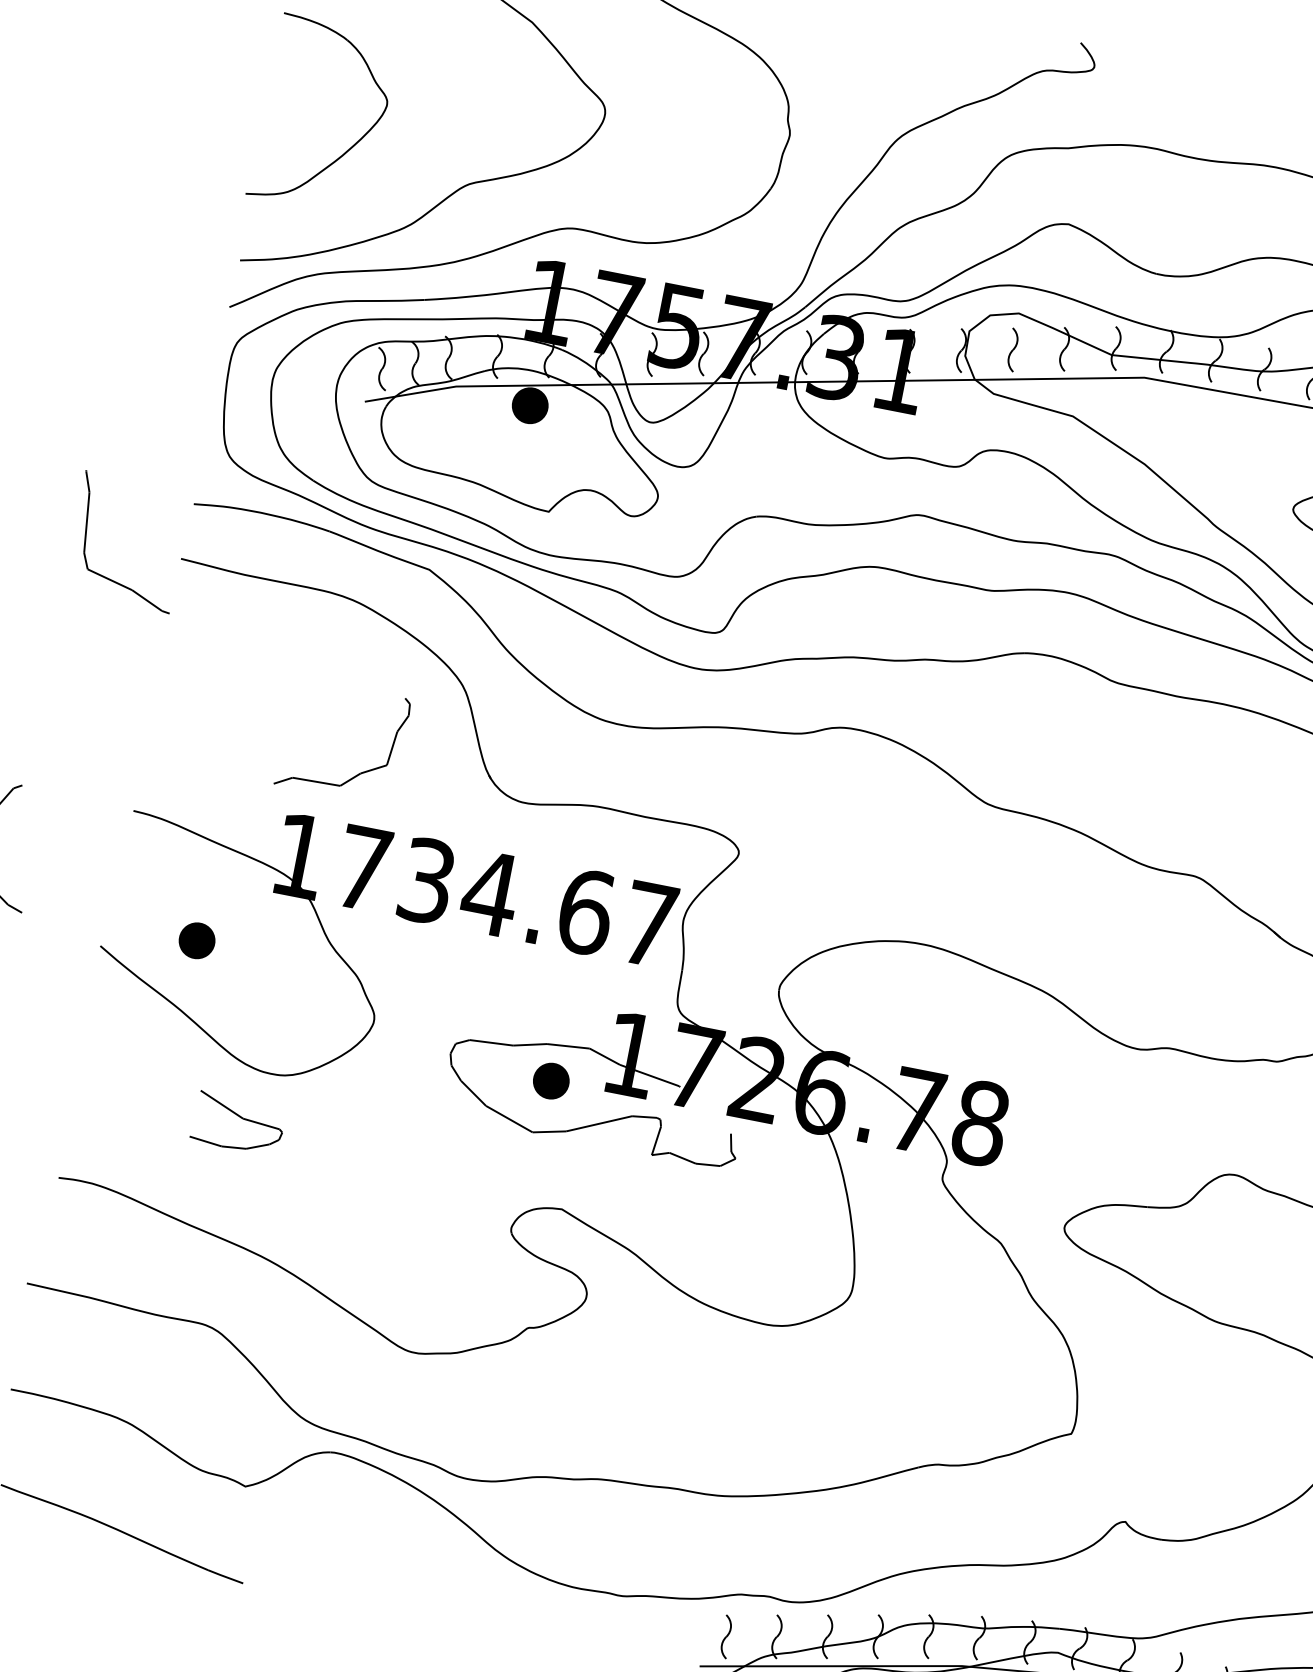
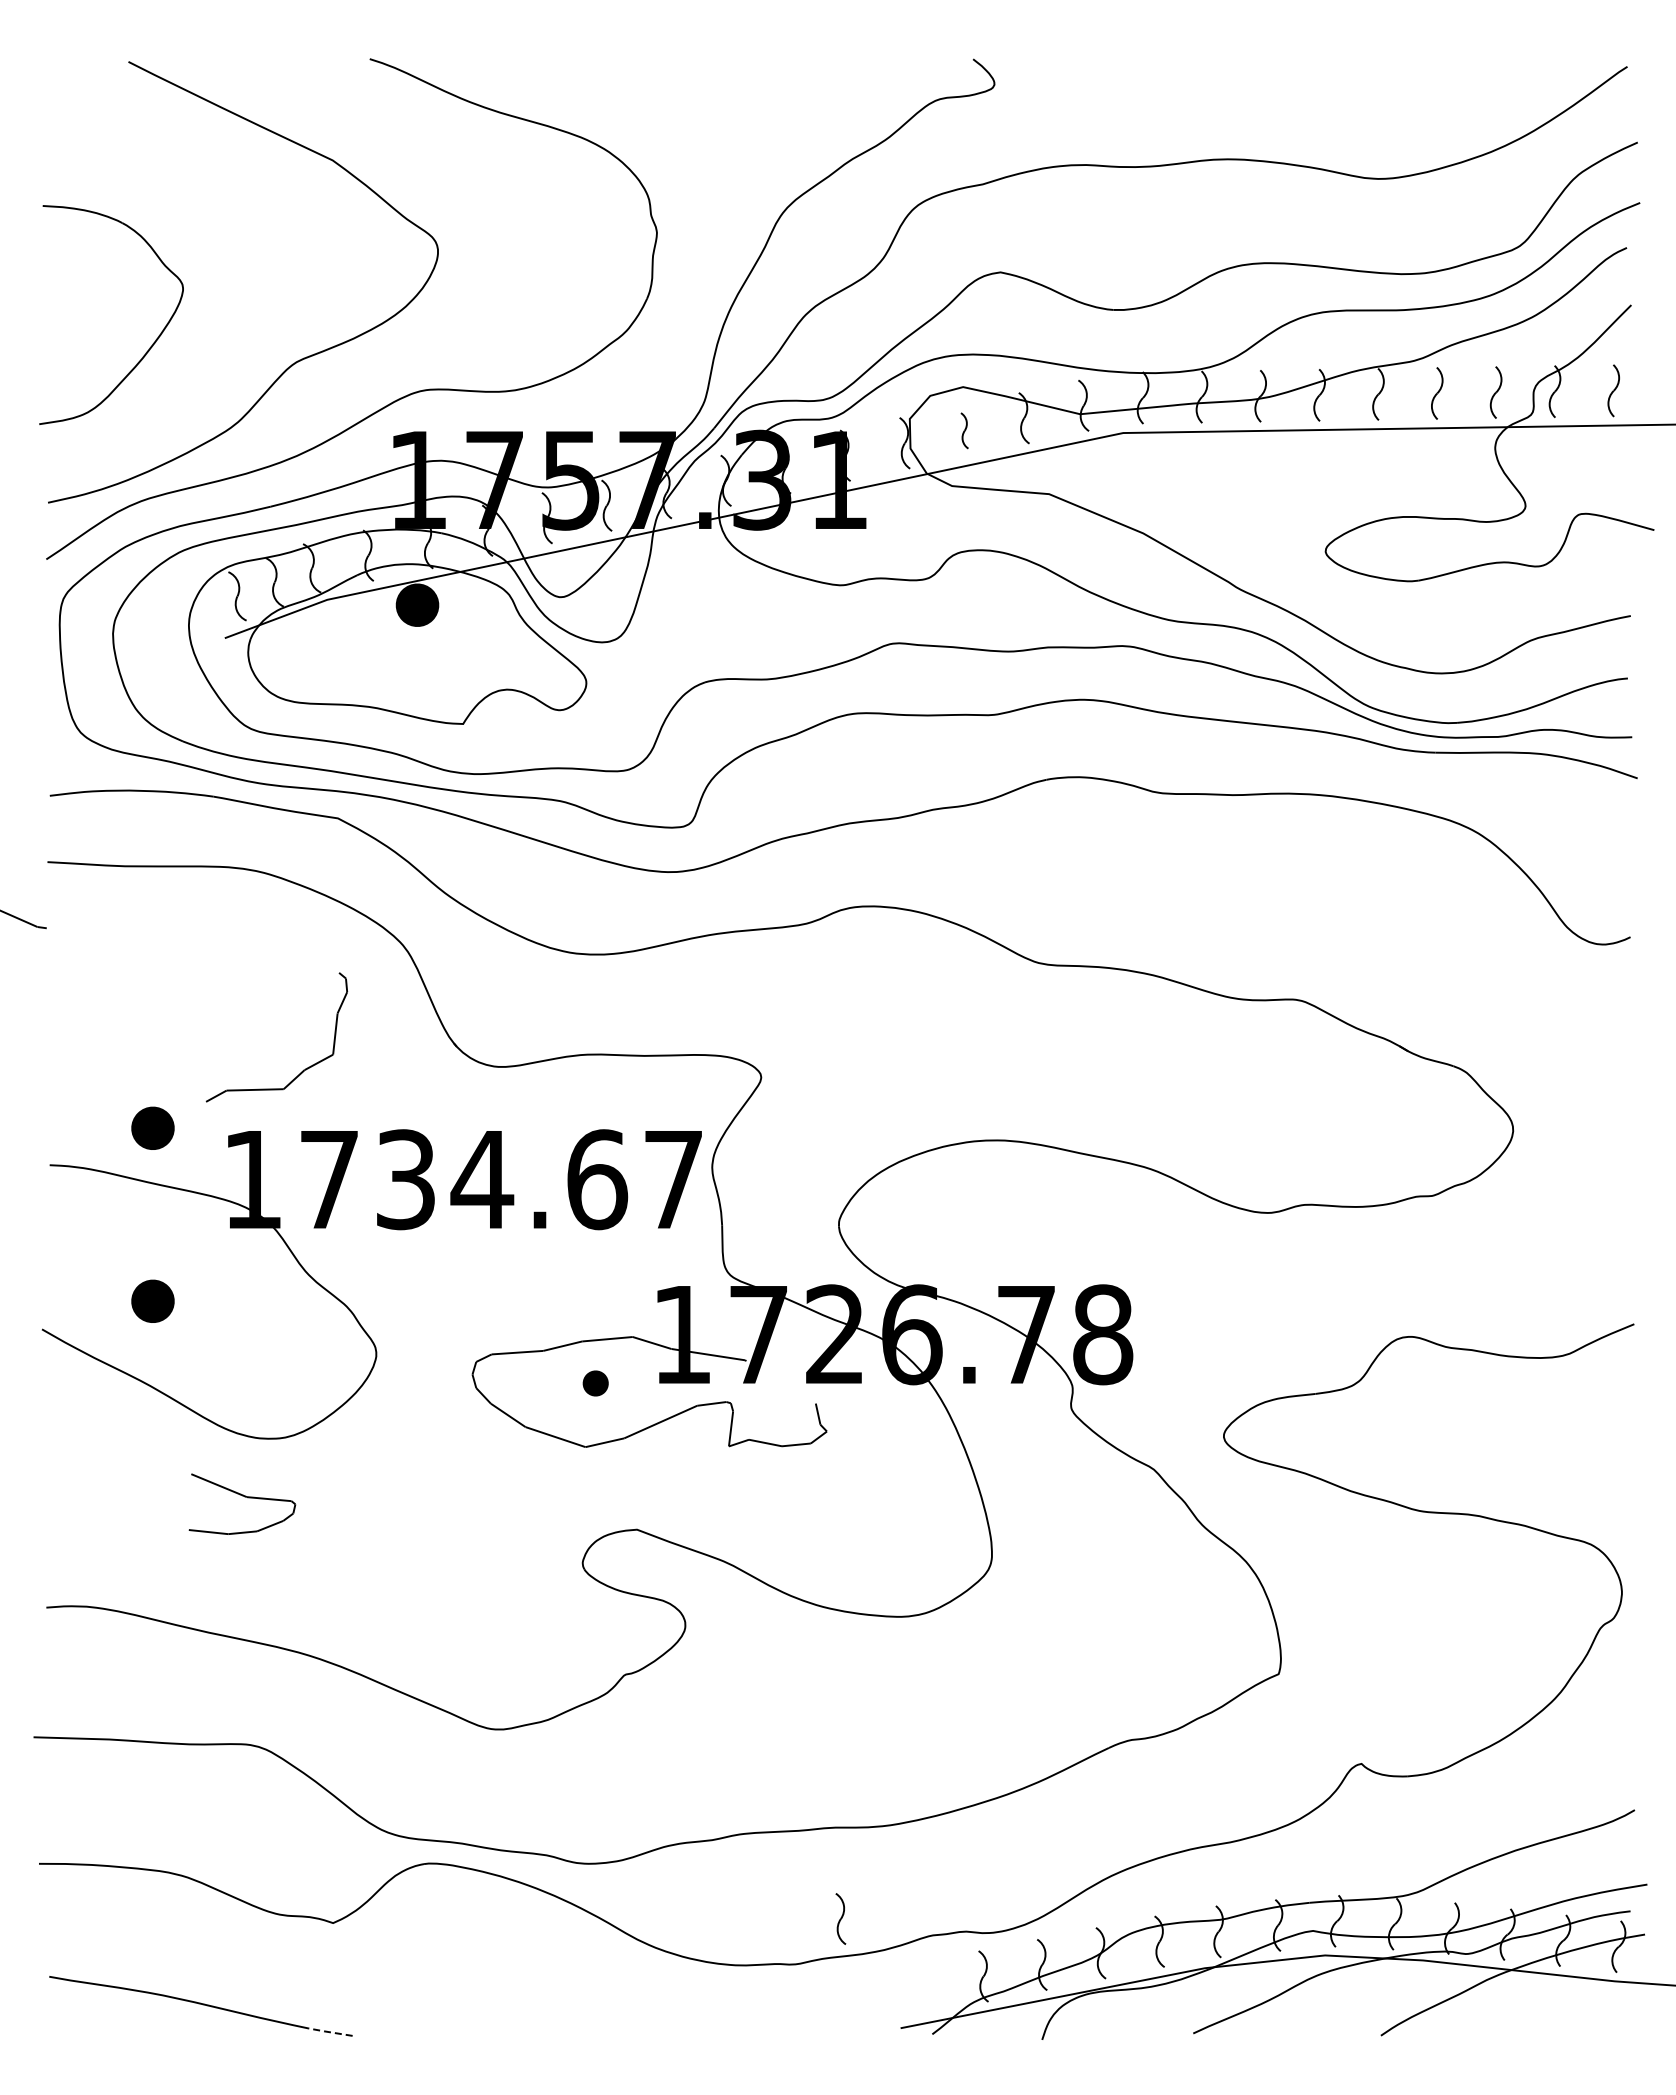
part: (1013, 349) -> (964, 430), size x0.7
part: (225, 796) -> (152, 1127), added
part: (551, 1081) -> (595, 1383), size x0.6
line: (225, 1576) -> (330, 2032), solid -> dashed
part: (726, 1636) -> (840, 1918), moved

